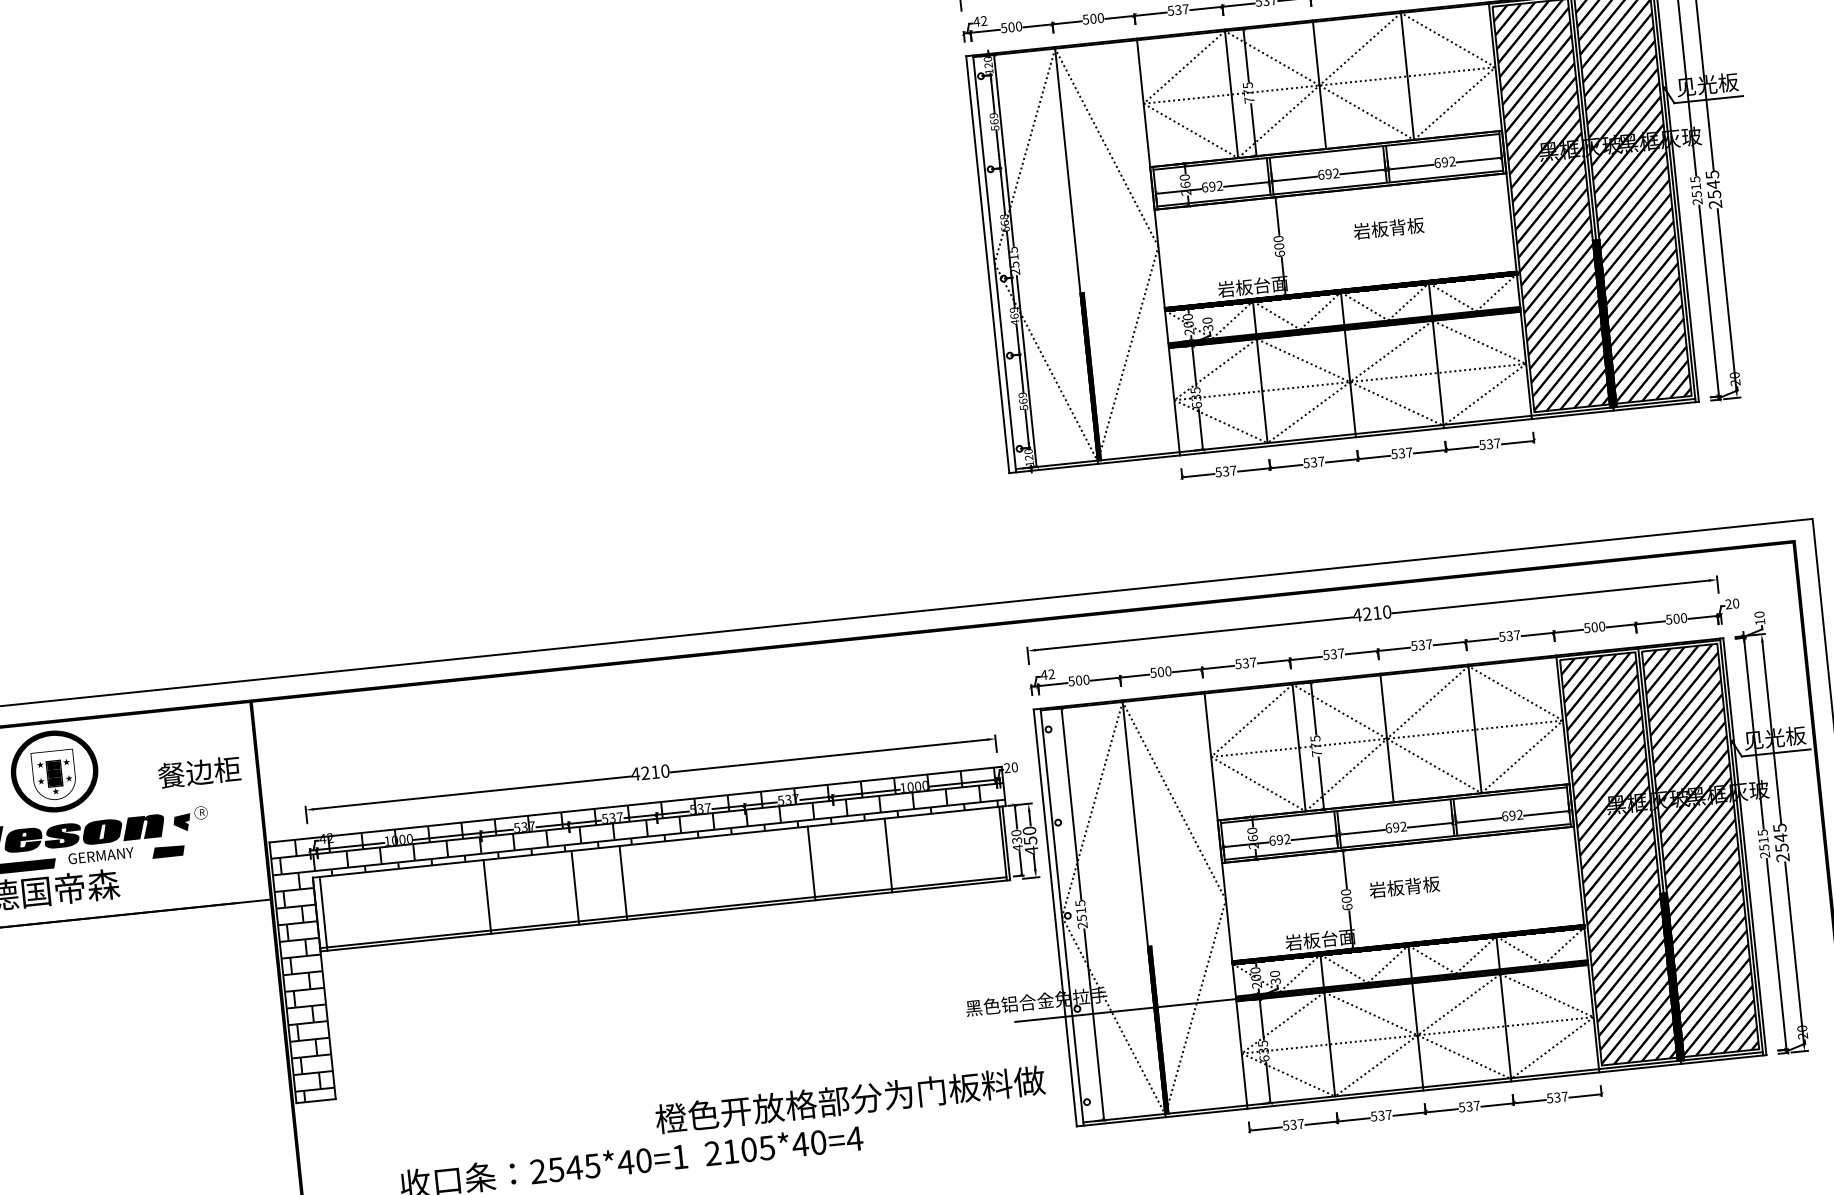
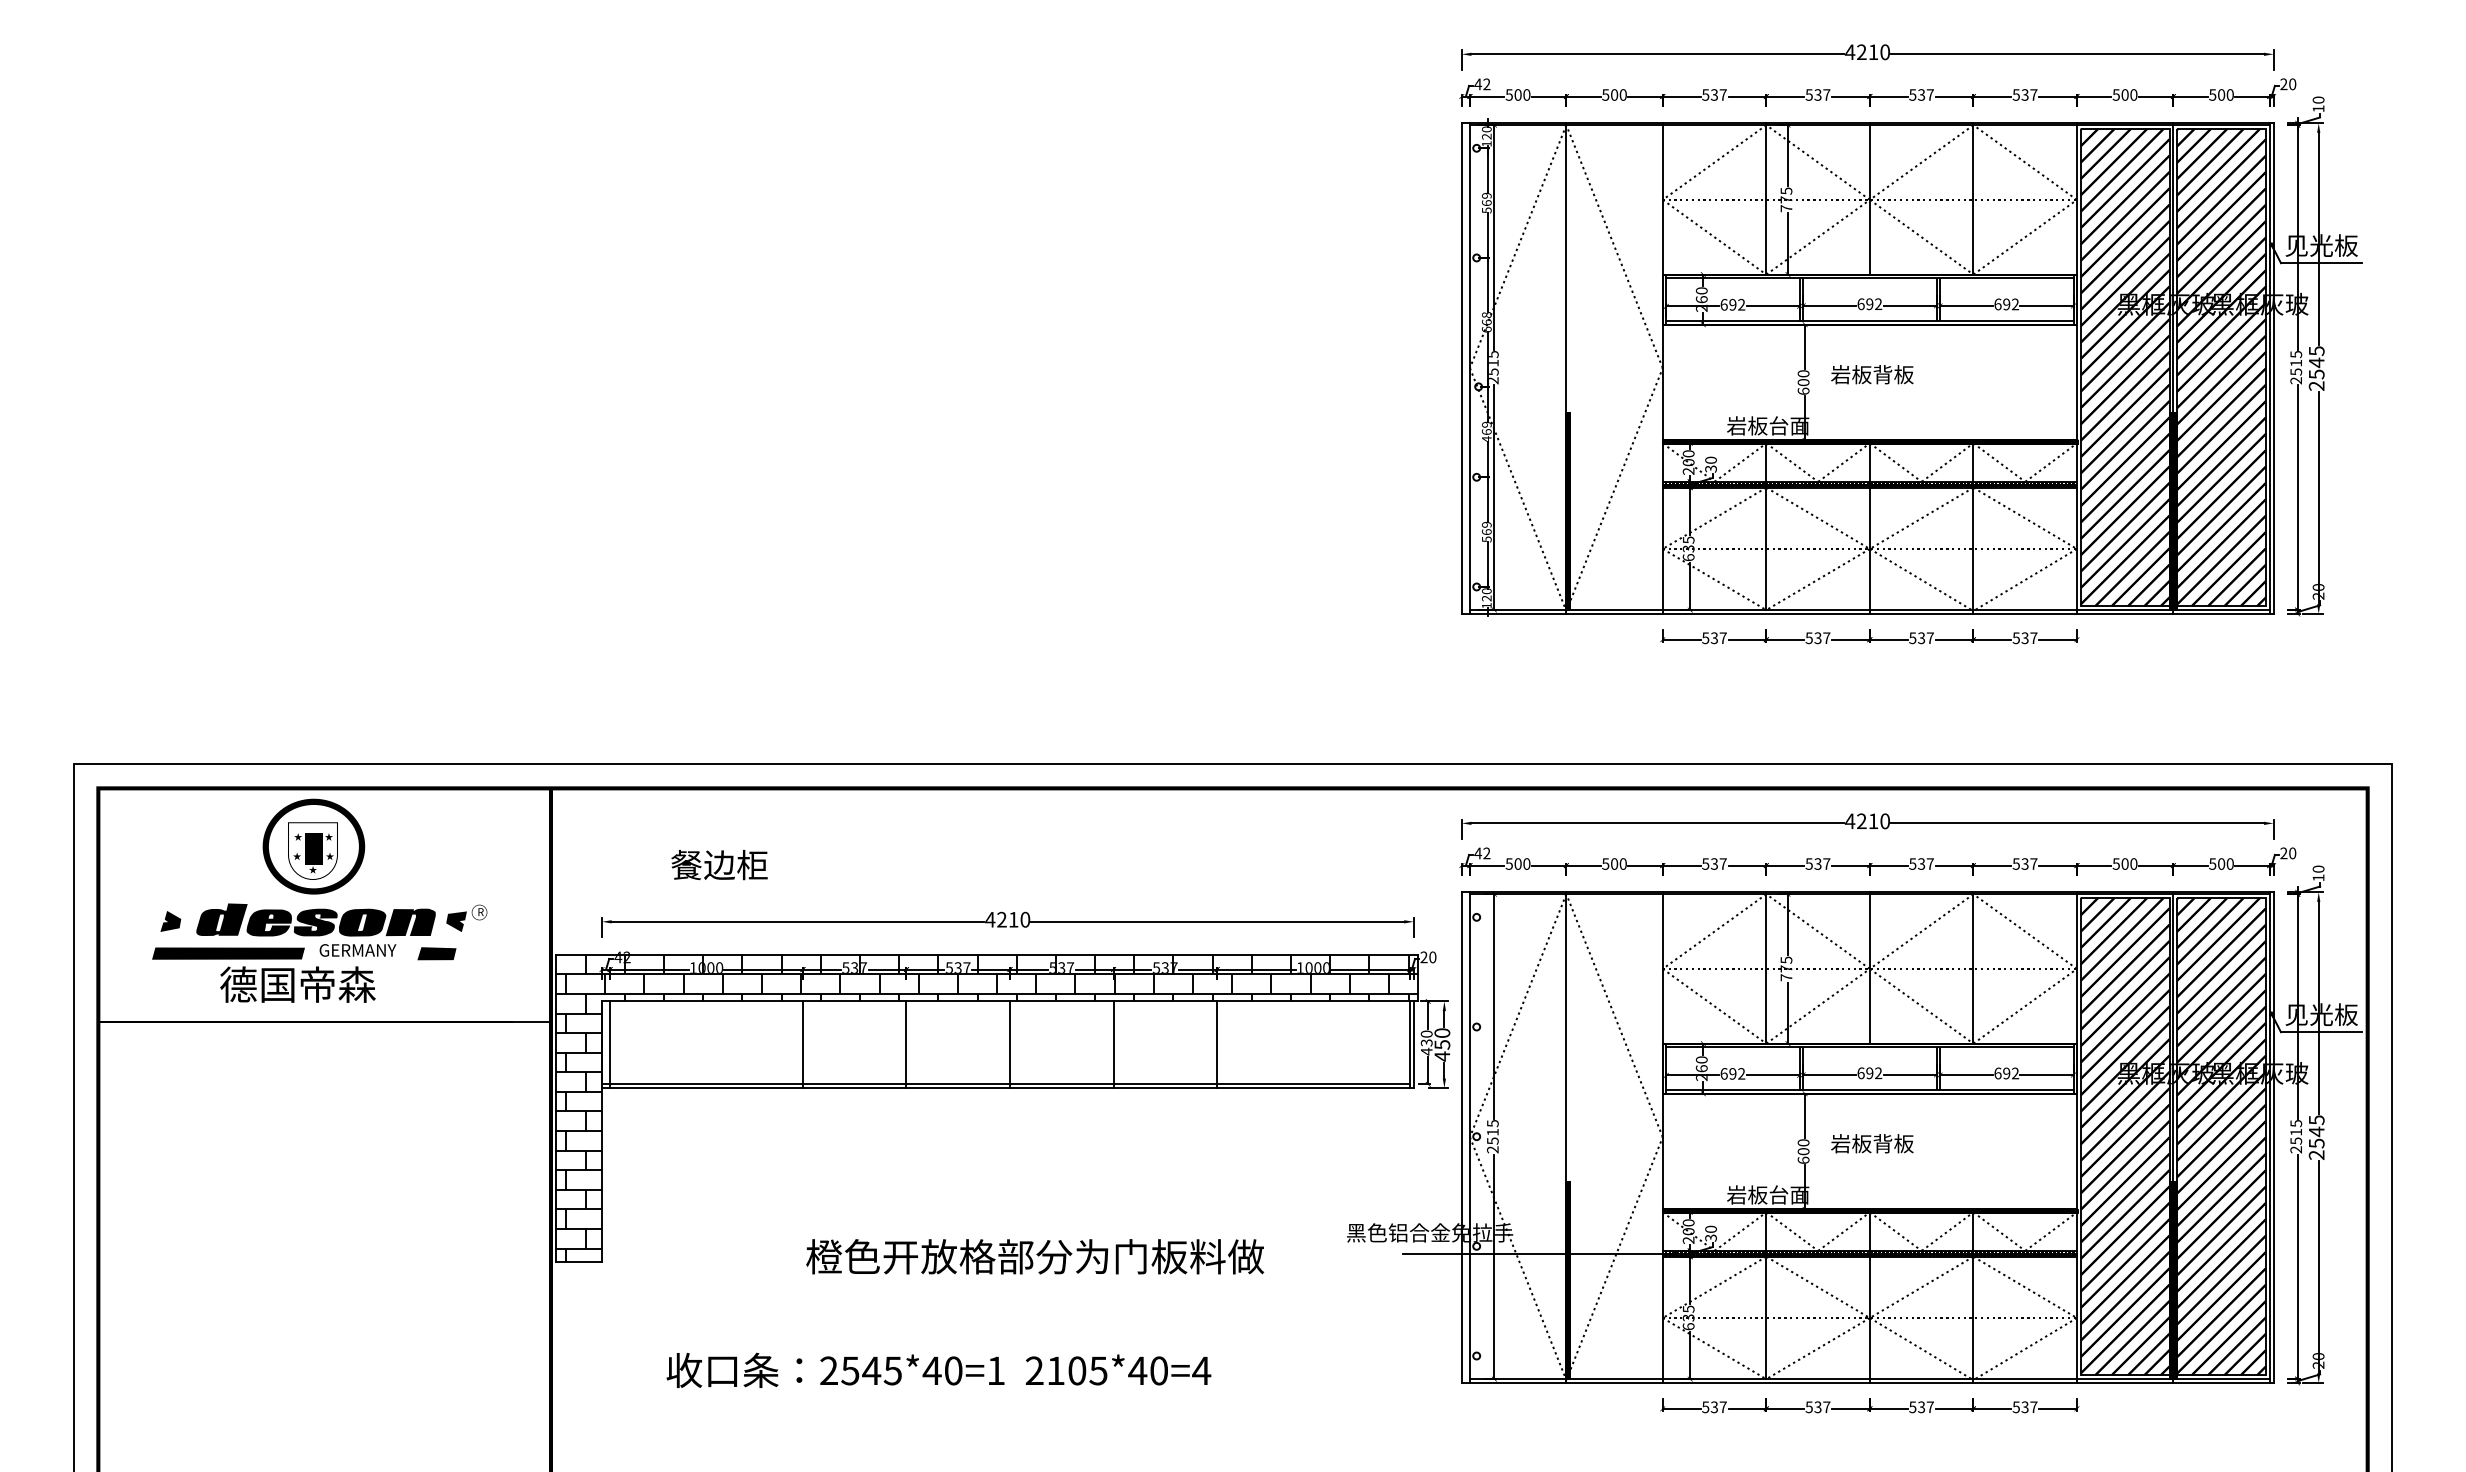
text: (1388, 228) -> (1872, 374), moved
text: (199, 772) -> (719, 865), moved
line: (888, 855) -> (1217, 1044), moved
line: (811, 863) -> (1113, 1044), moved
line: (623, 882) -> (1010, 1044), moved
text: (850, 1099) -> (1035, 1256), moved

